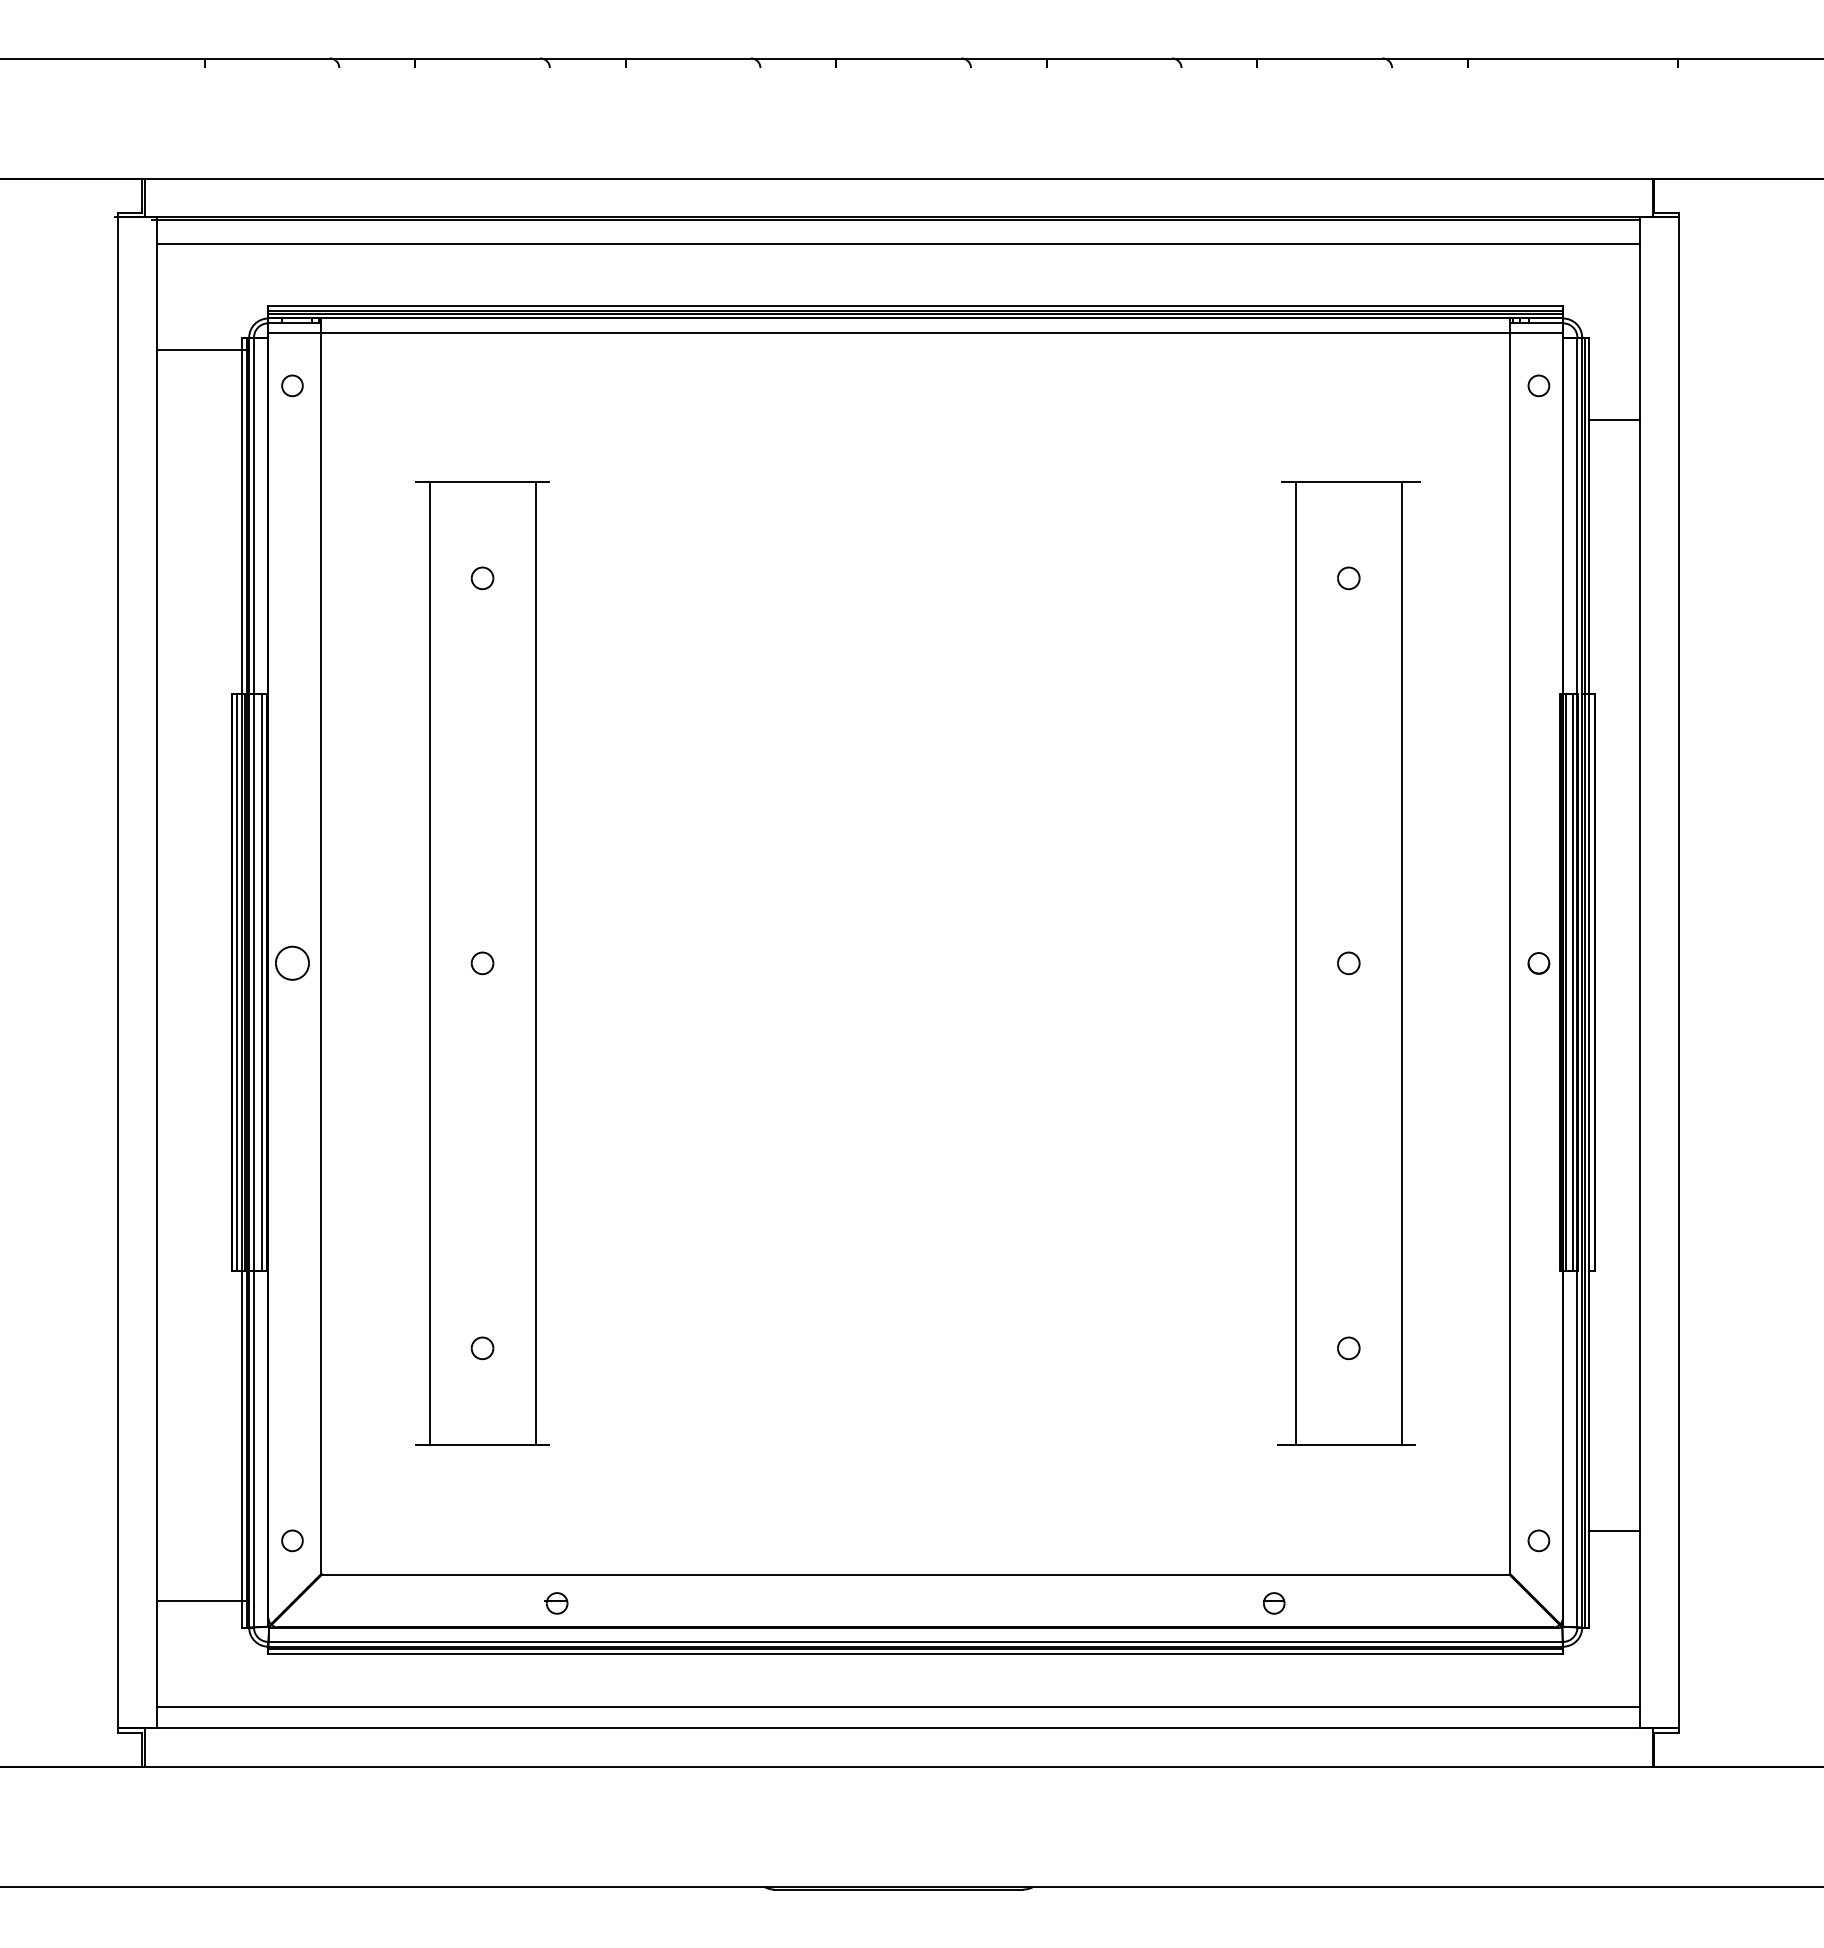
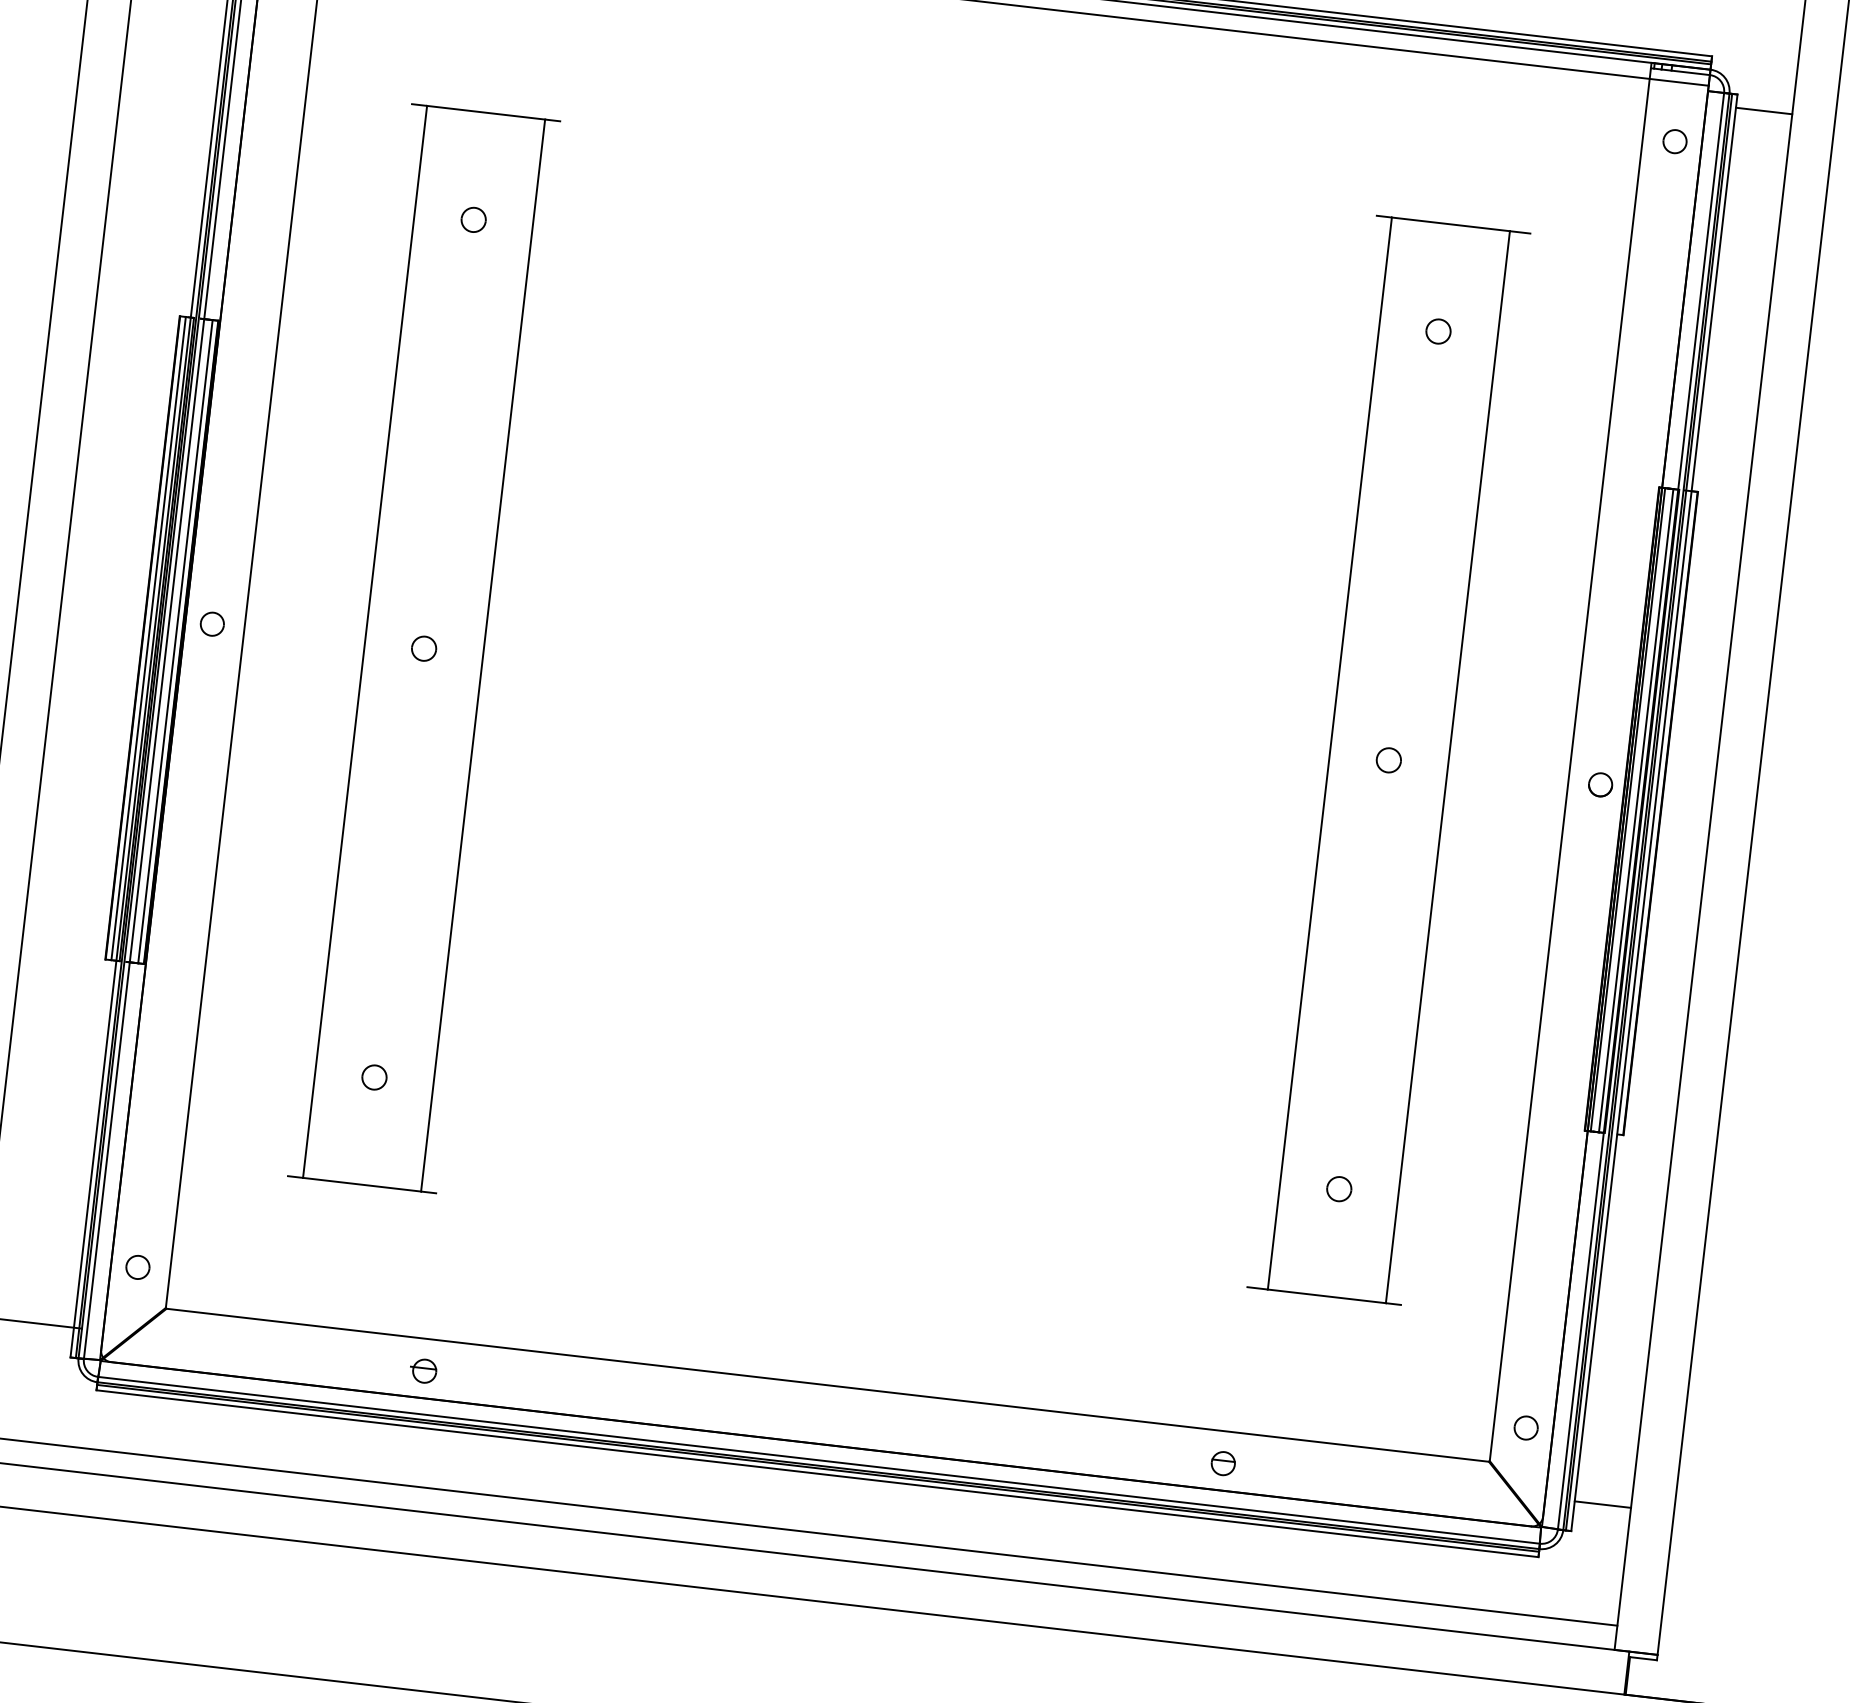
line: (1614, 419) -> (1763, 110), moved
part: (292, 963) -> (212, 624), size x0.62
line: (1614, 1530) -> (1602, 1504), moved

